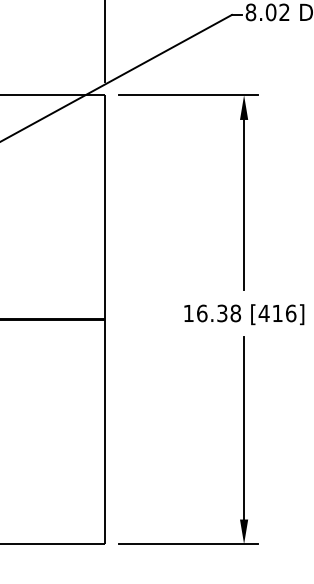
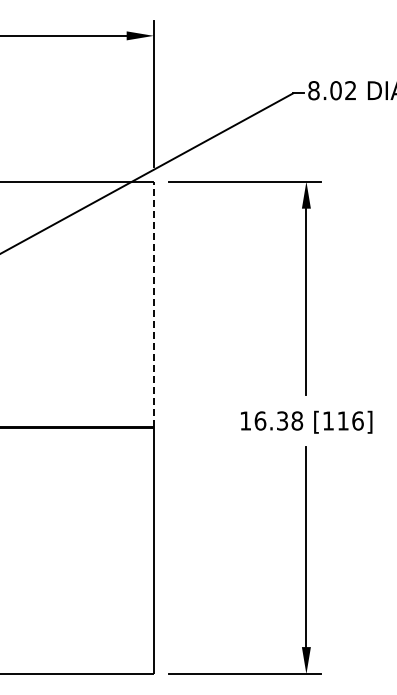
line: (104, 207) -> (153, 304), solid -> dashed
text: (264, 313) -> (328, 420), [416] -> [116]

